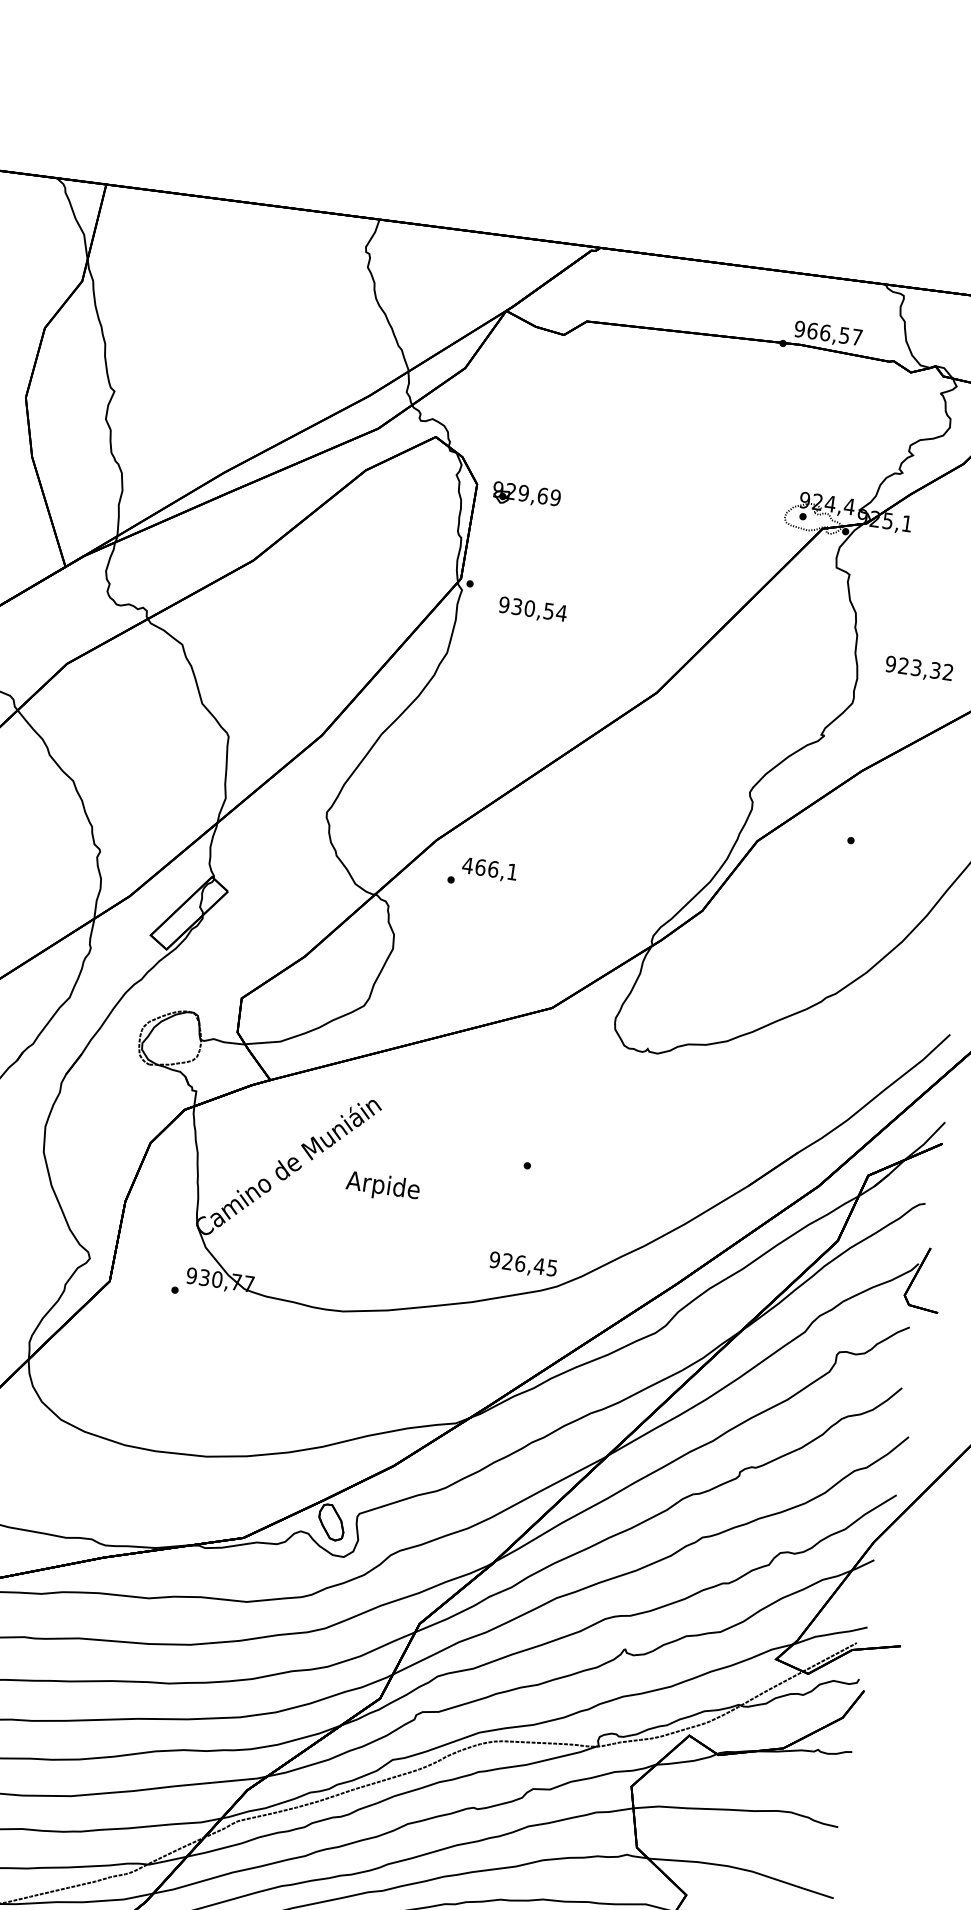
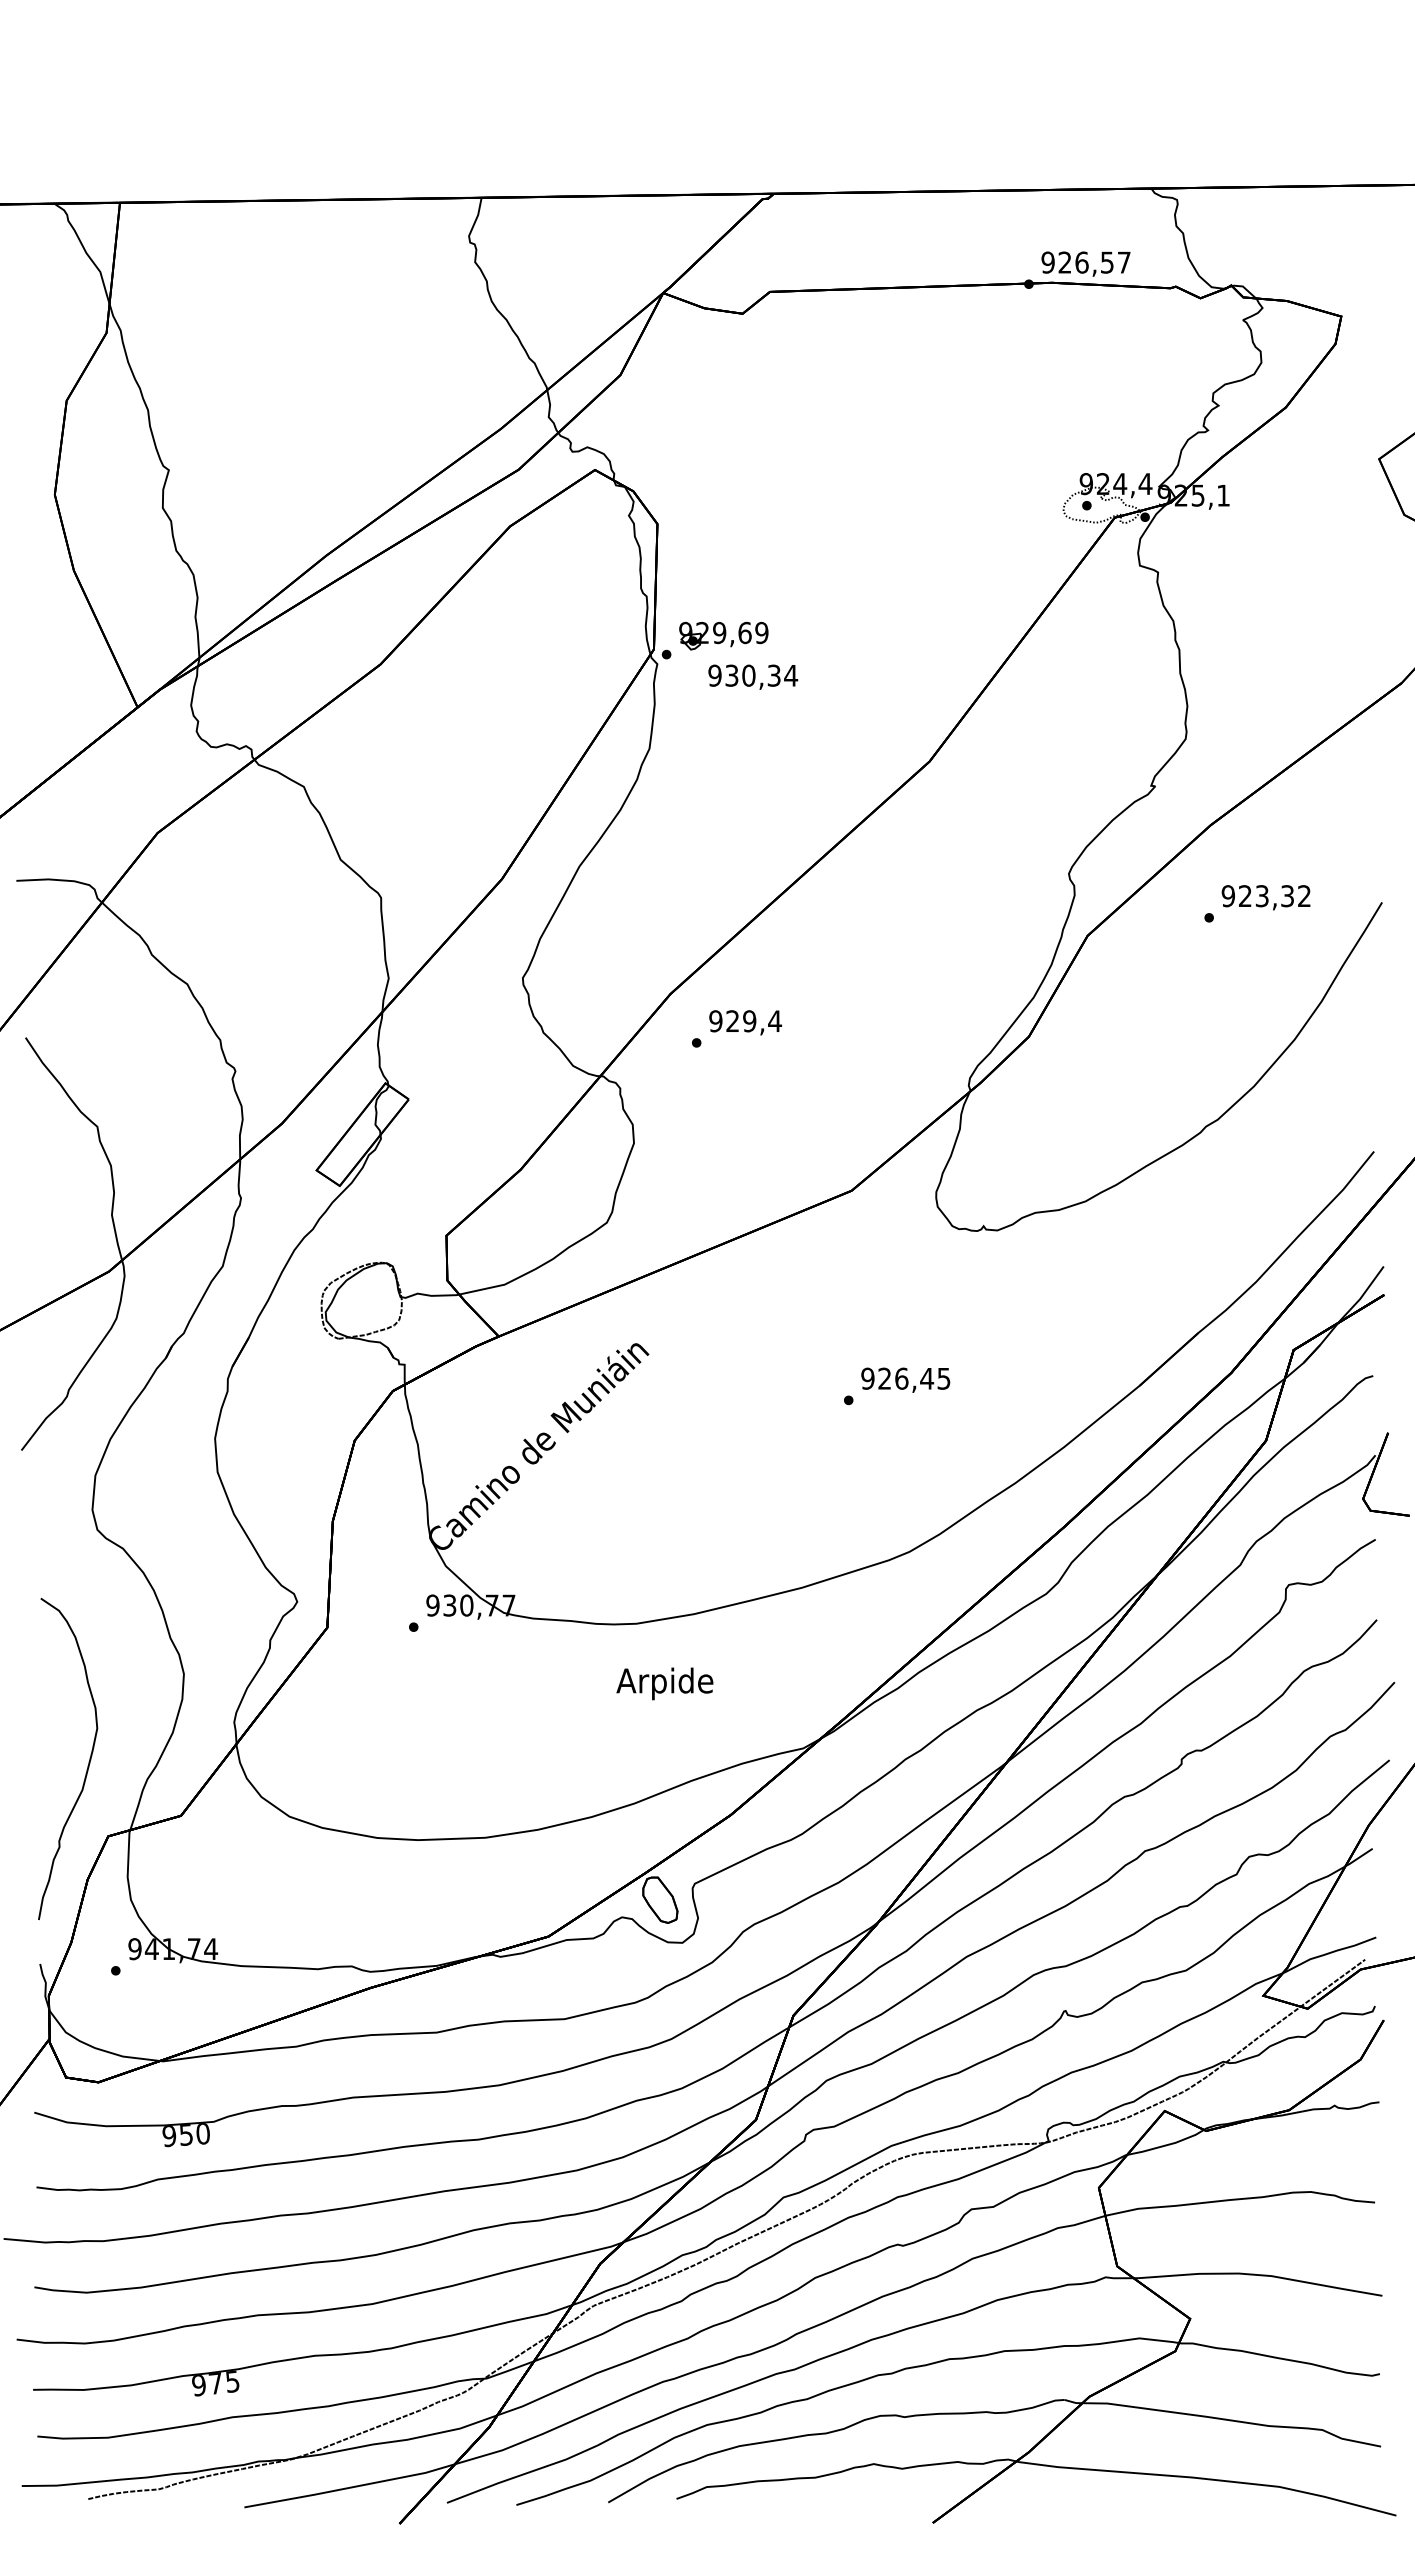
text: (812, 330) -> (1064, 262), 966,57 -> 926,57
part: (526, 495) -> (723, 635), moved
text: (549, 611) -> (774, 675), 930,54 -> 930,34
text: (918, 669) -> (1265, 897), moved
text: (490, 869) -> (745, 1021), 466,1 -> 929,4
text: (382, 1186) -> (664, 1683), moved
text: (523, 1264) -> (905, 1379), moved

